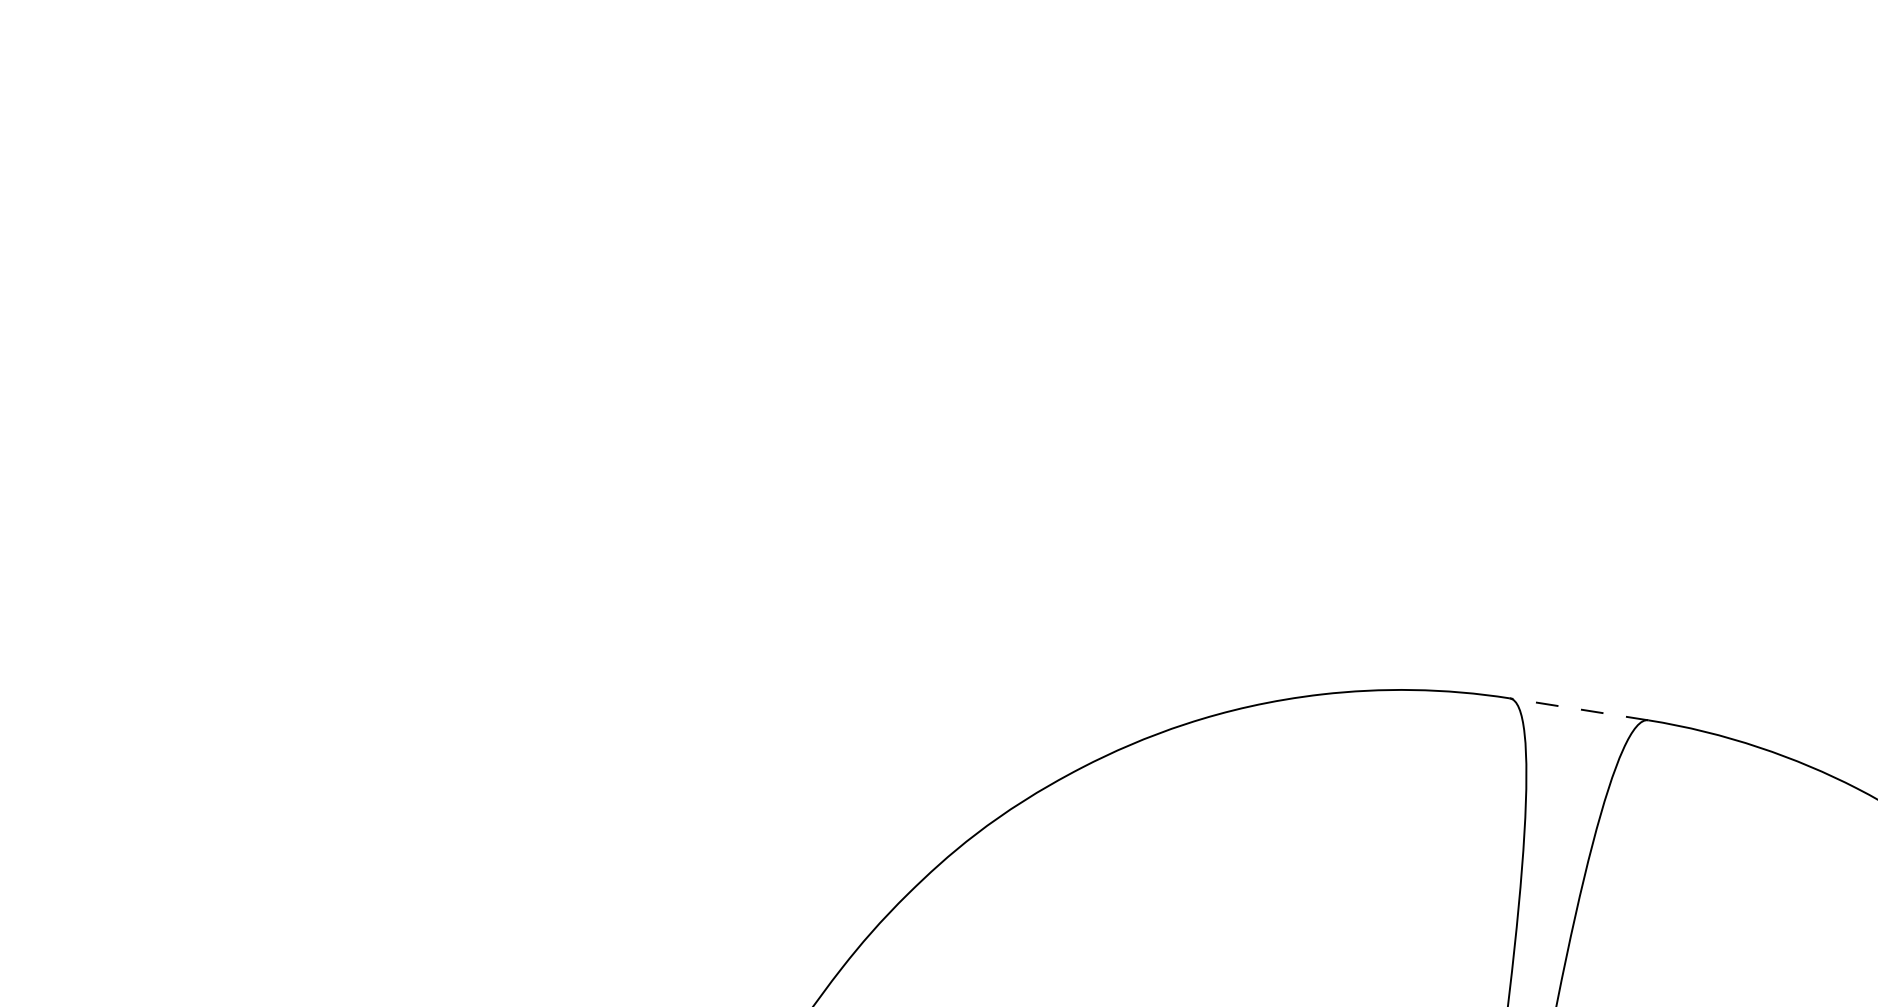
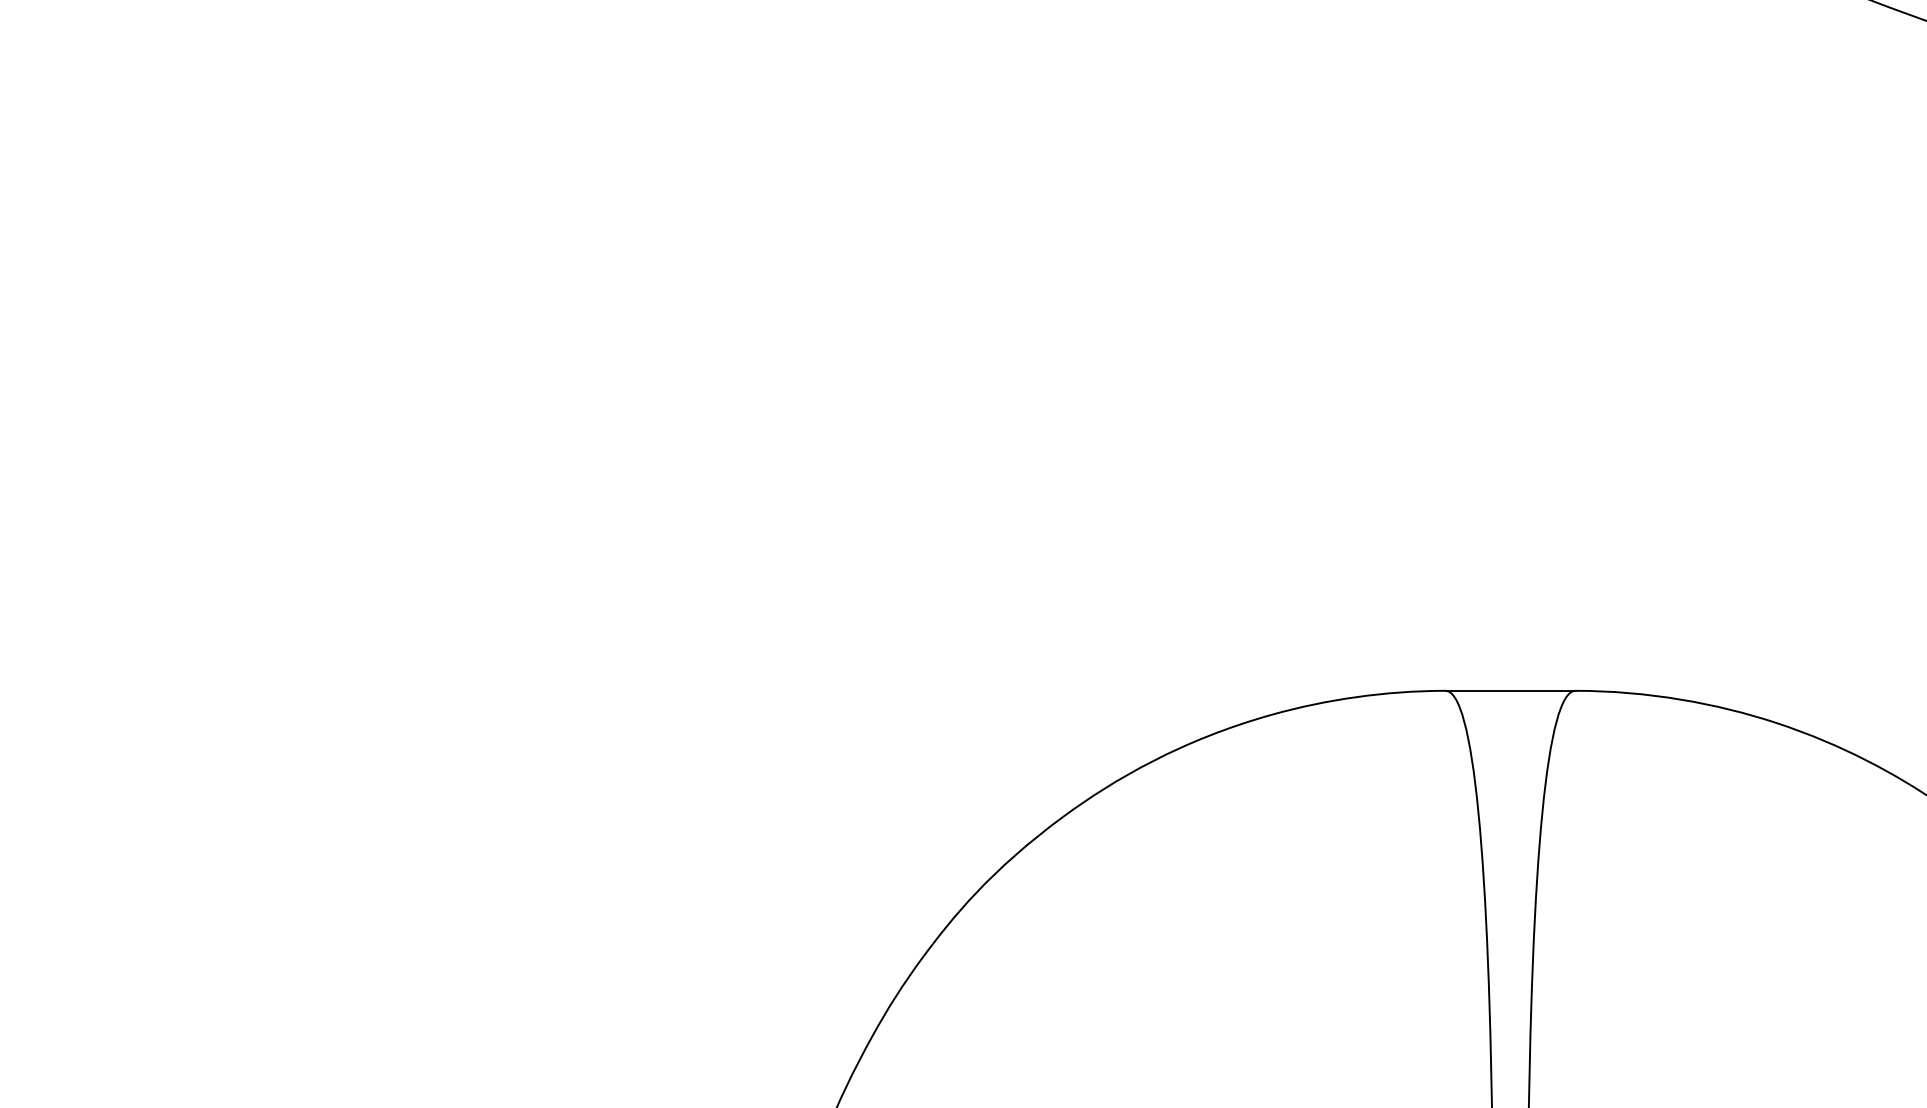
line: (1579, 708) -> (1510, 690), dashed -> solid

